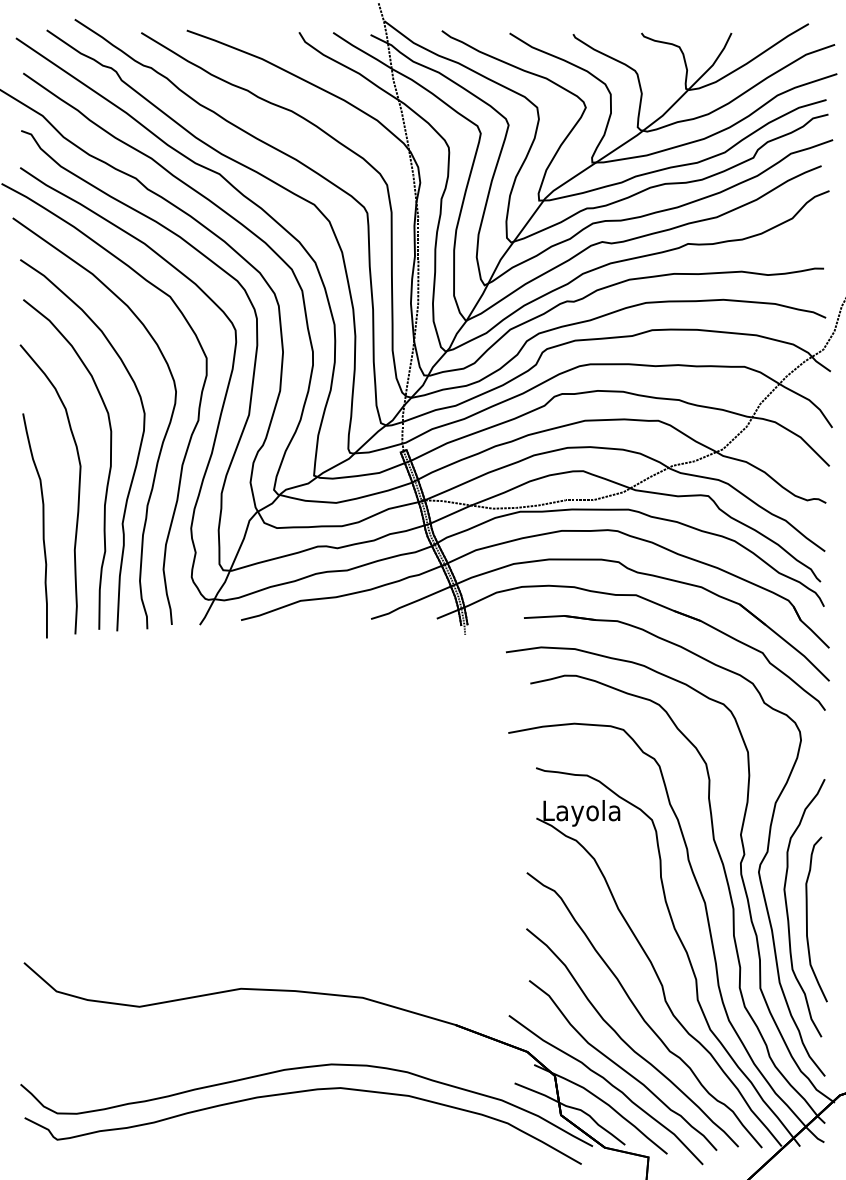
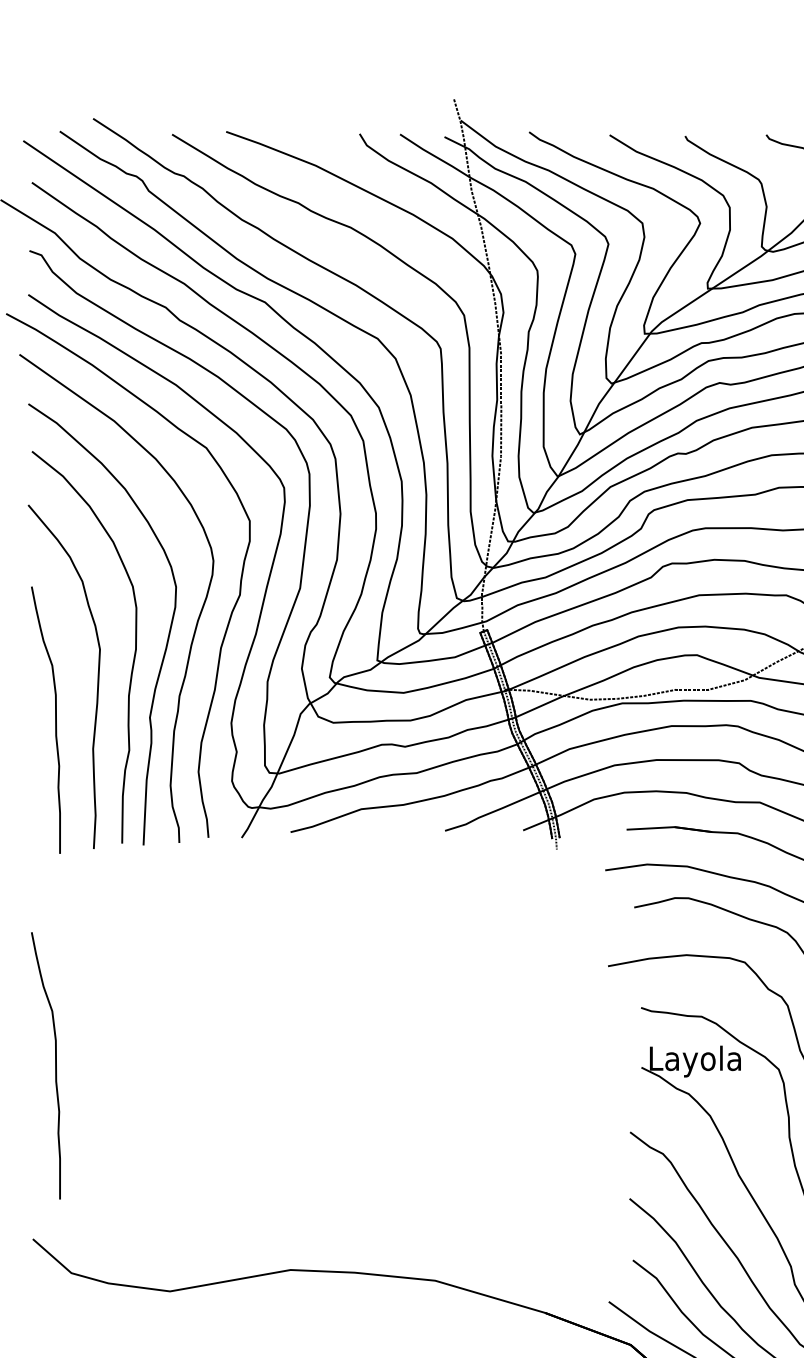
part: (42, 816) -> (54, 1065), added

